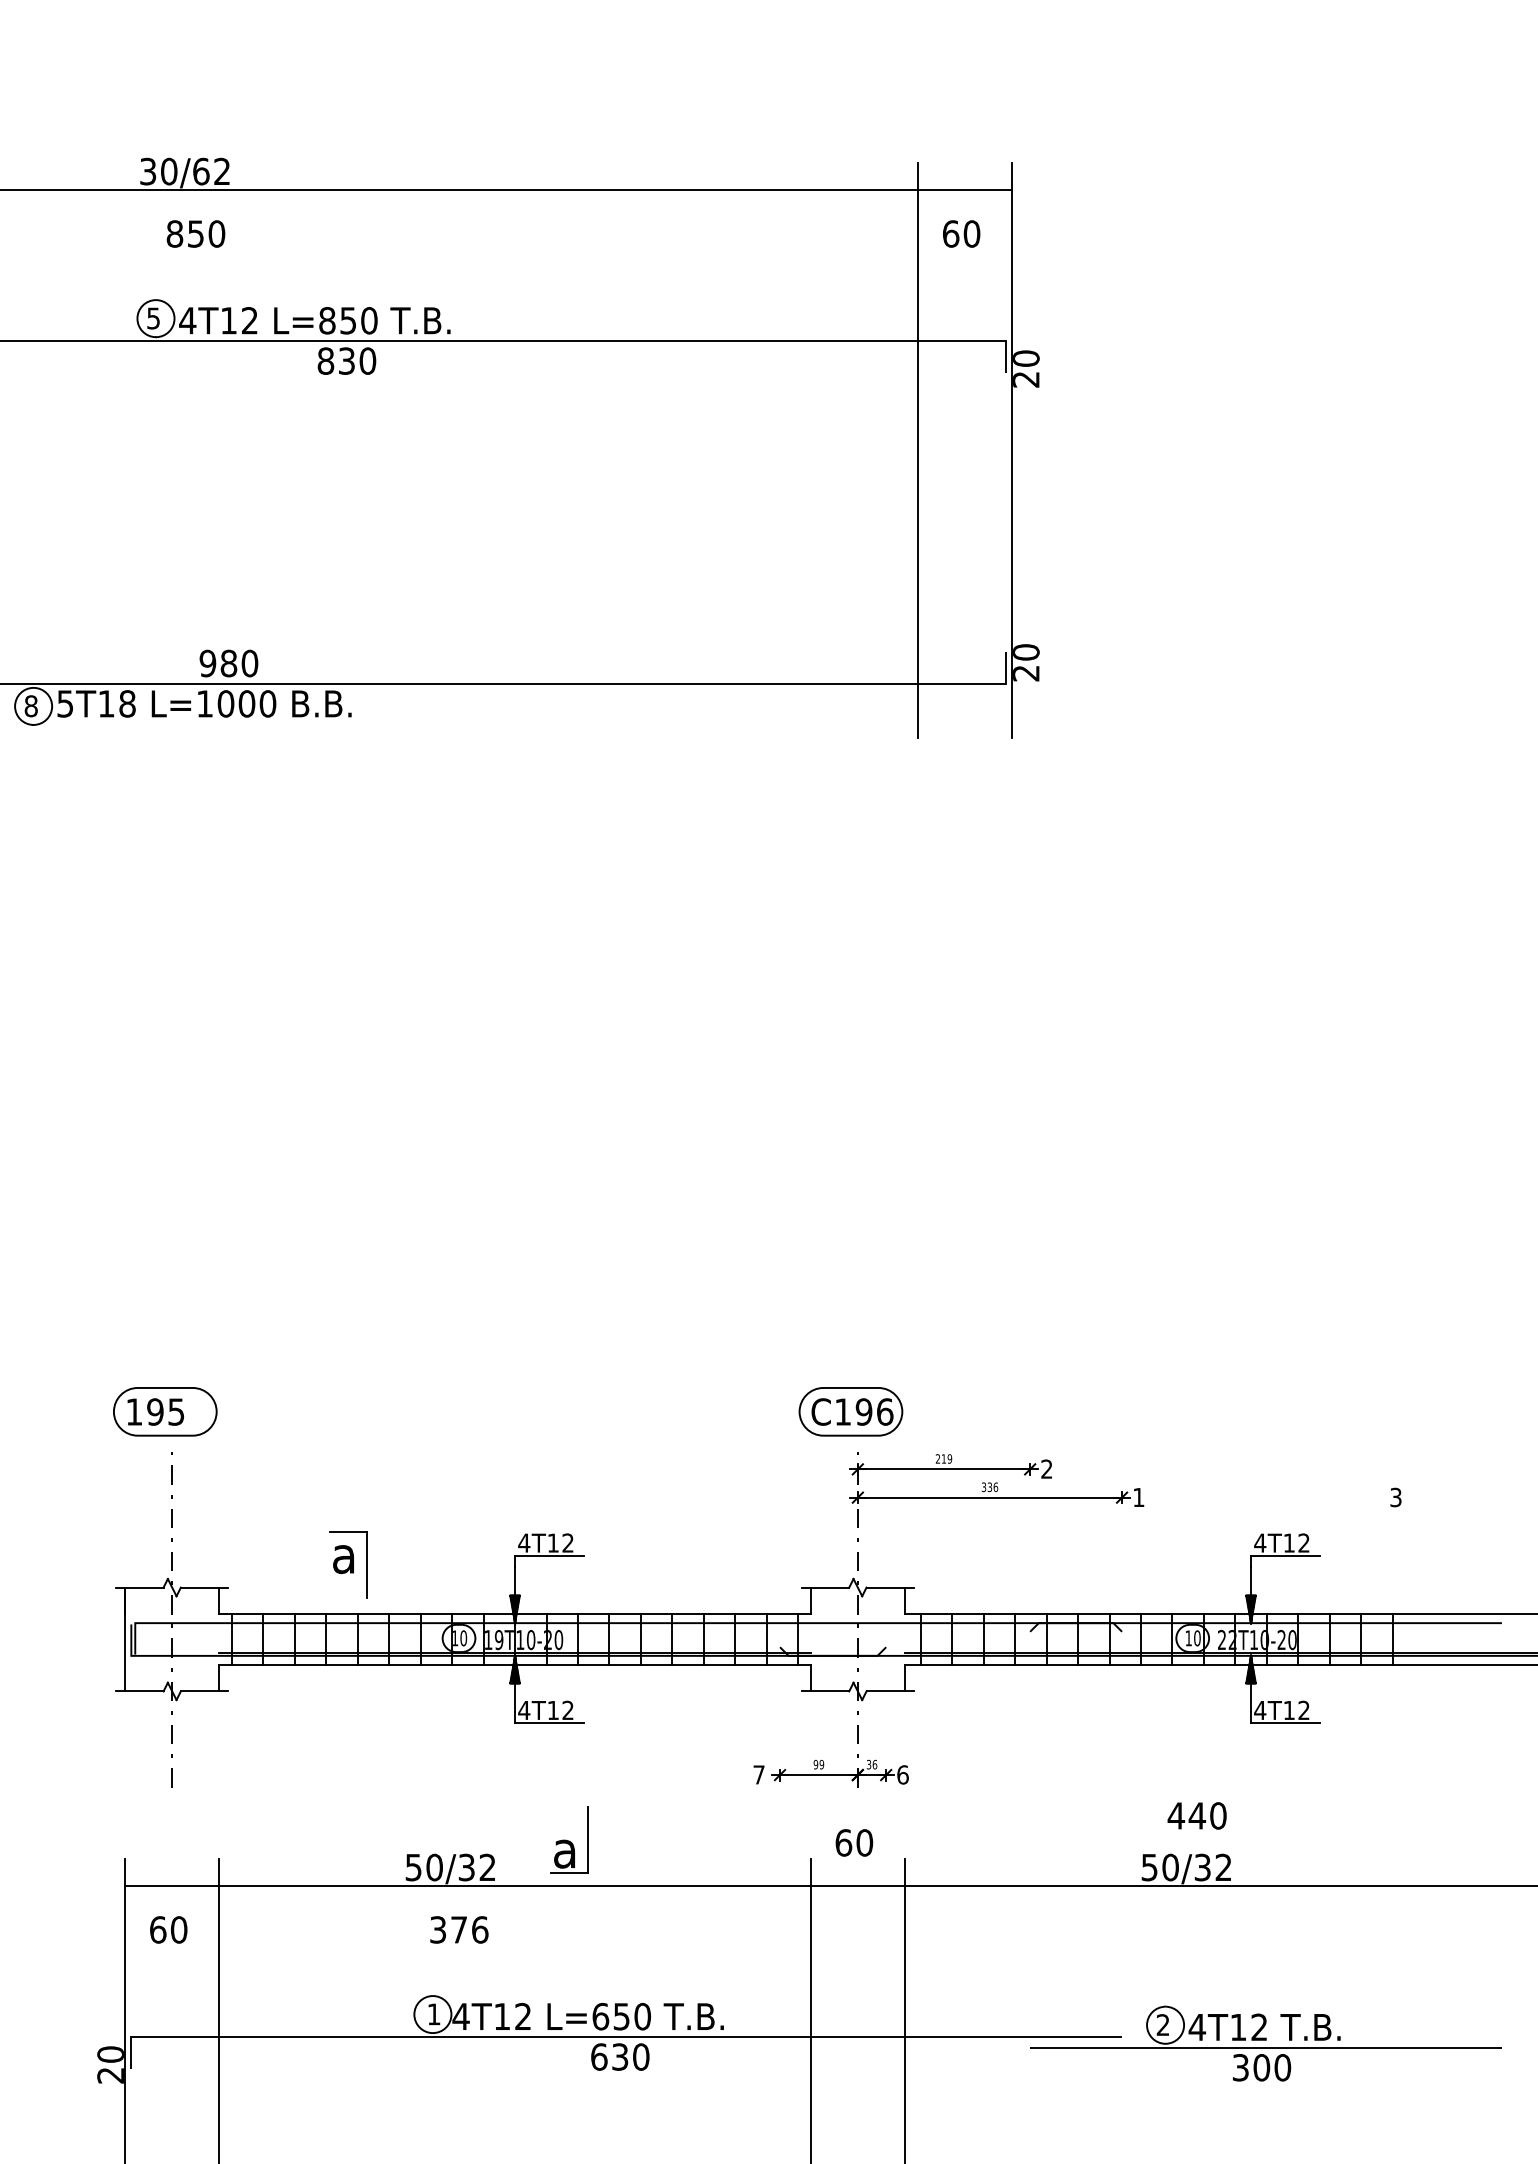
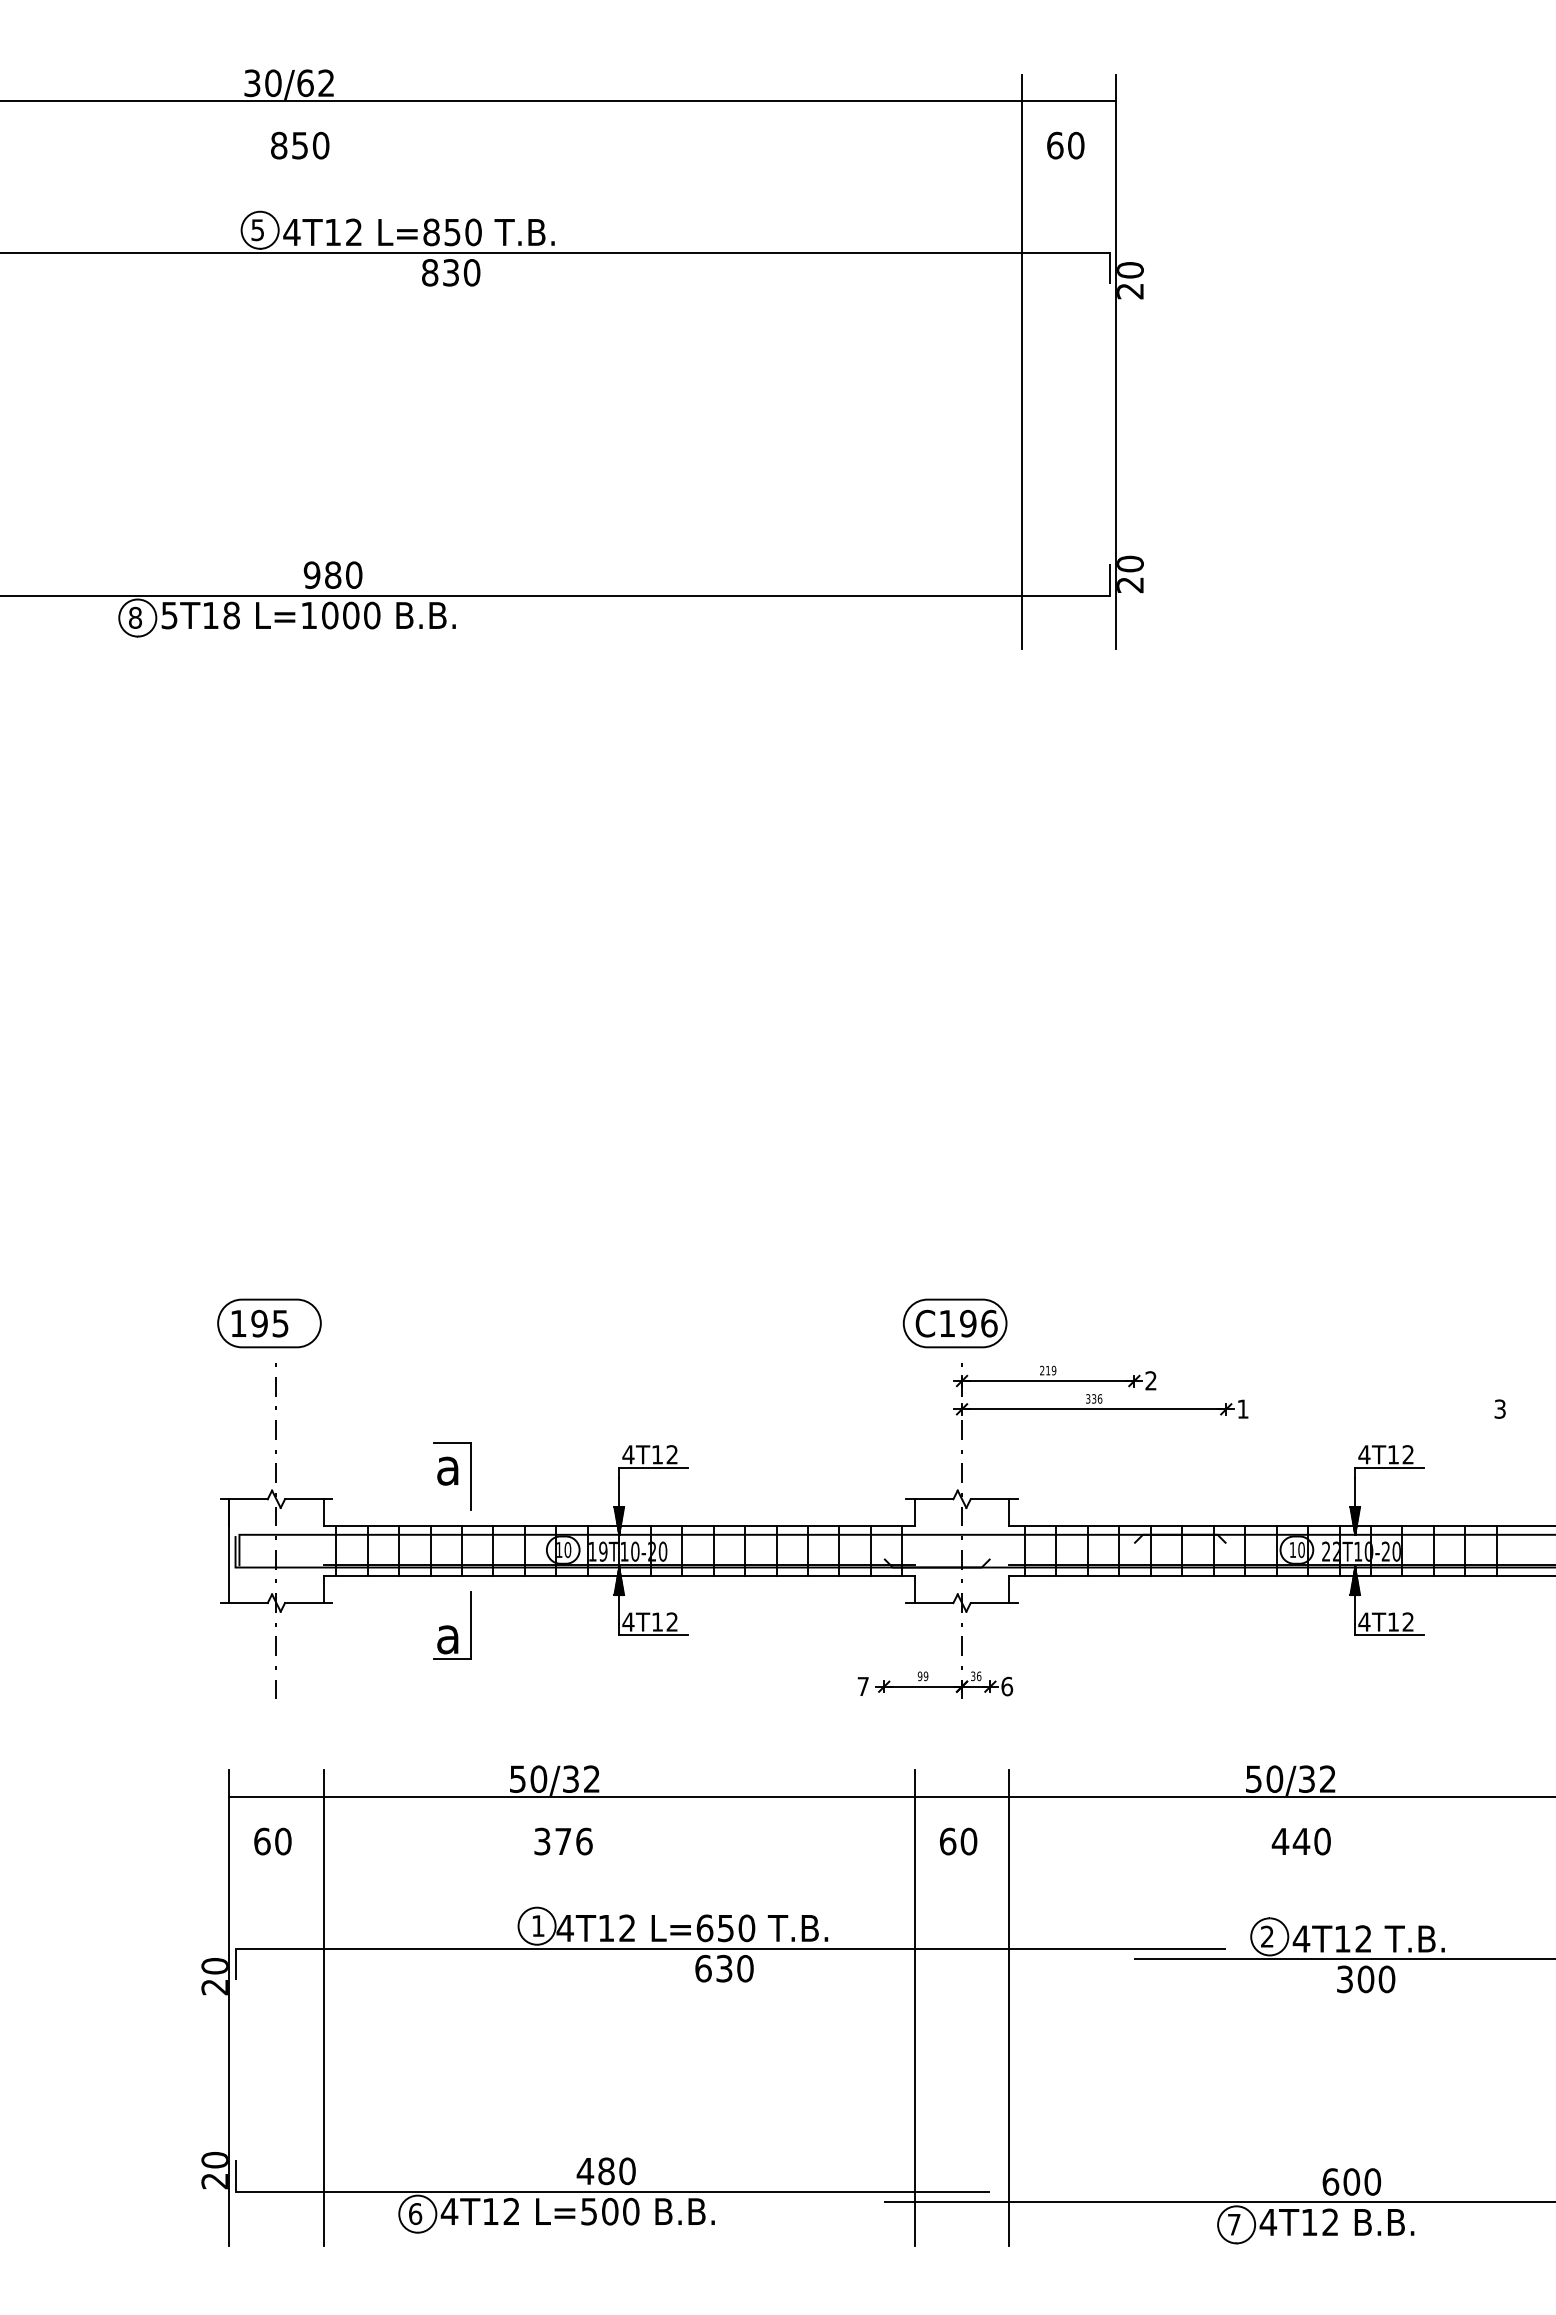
text: (1196, 1815) -> (1300, 1841), moved
part: (569, 1839) -> (452, 1625), moved
text: (854, 1842) -> (958, 1841), moved

